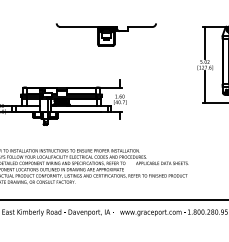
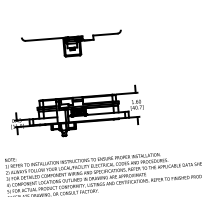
part: (106, 34) -> (72, 44), moved

